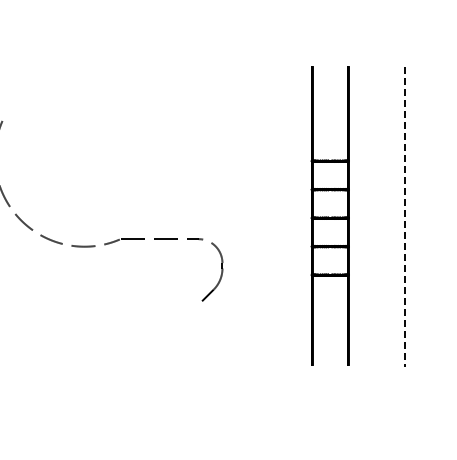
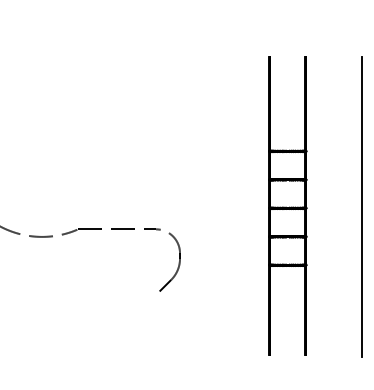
line: (404, 217) -> (362, 207), dashed -> solid

